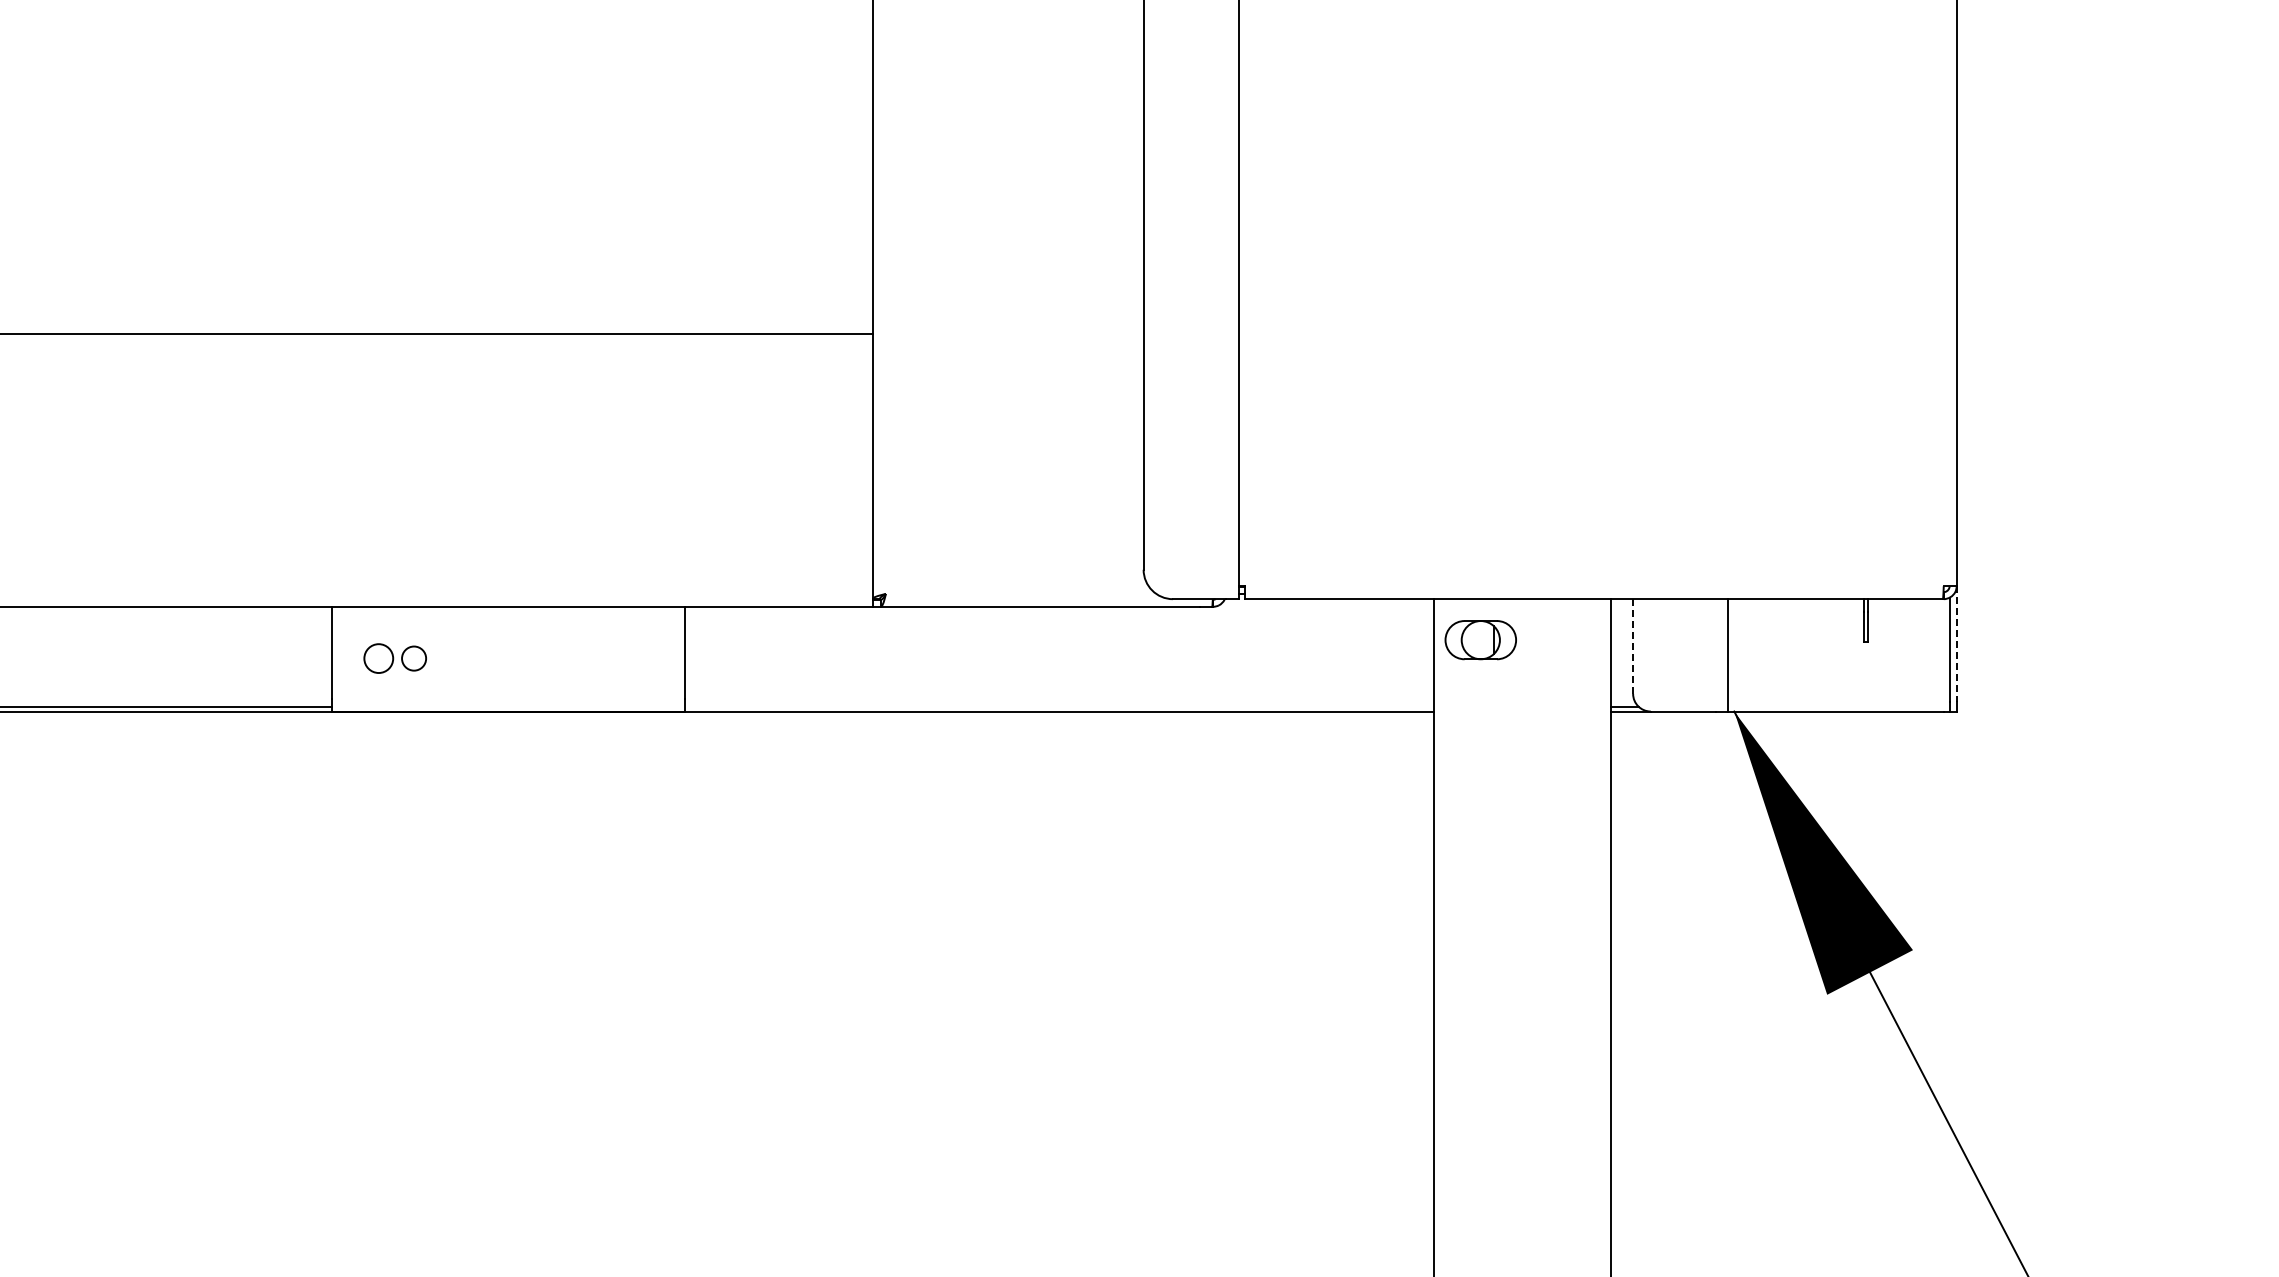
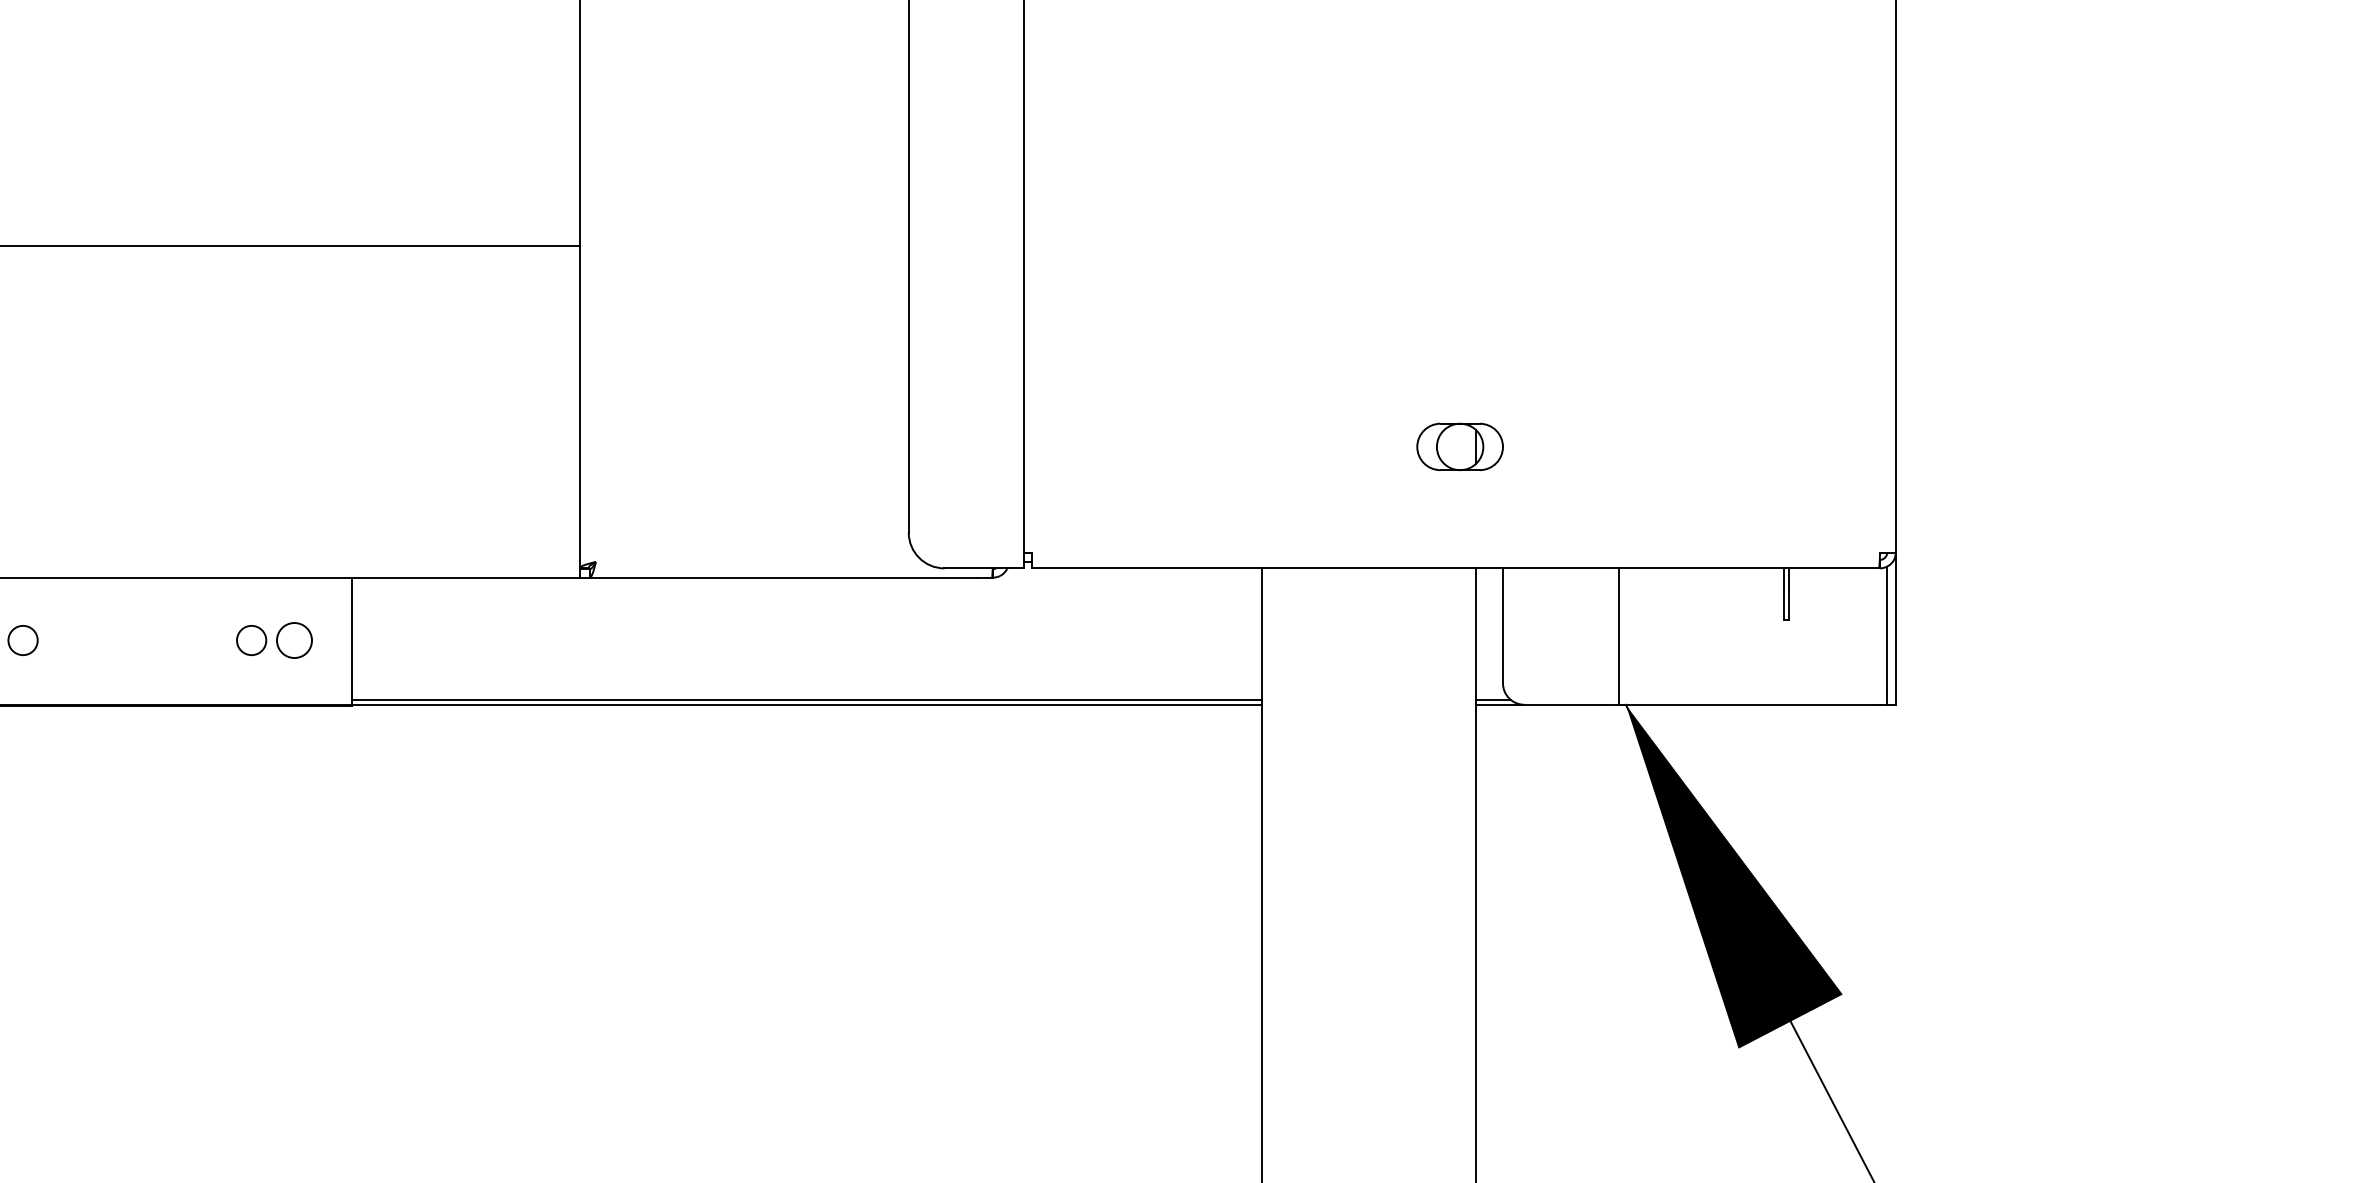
part: (1480, 640) -> (1459, 447), moved
line: (1956, 644) -> (1895, 623), dashed -> solid
line: (1633, 647) -> (1503, 627), dashed -> solid
part: (620, 658) -> (273, 640), added
line: (1059, 707) -> (806, 699), added

